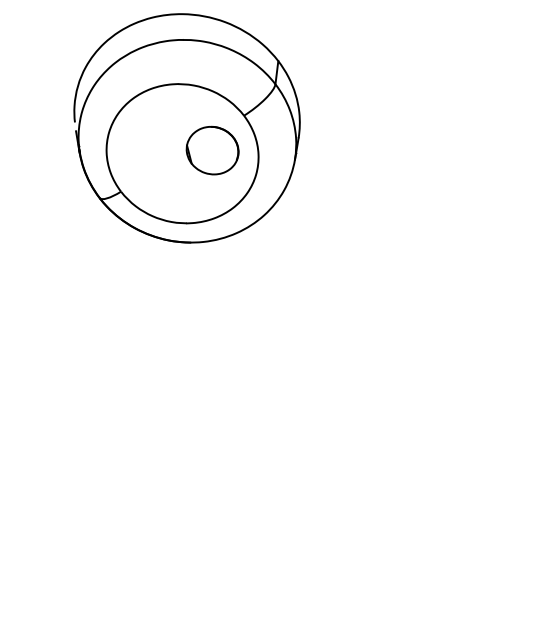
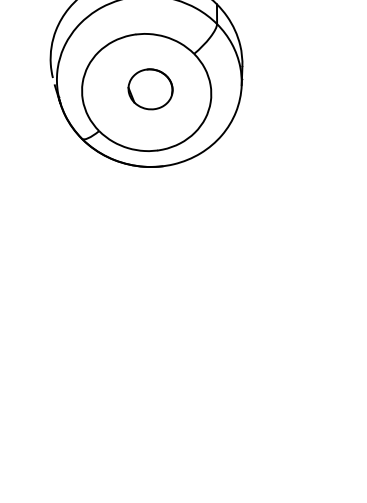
part: (212, 150) -> (150, 89), moved

